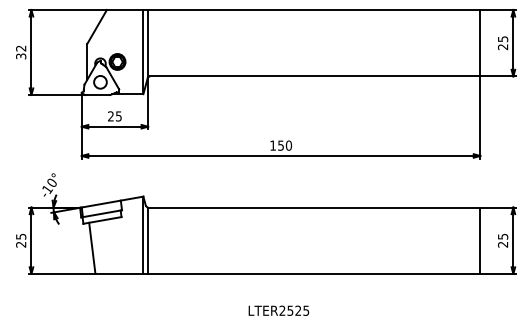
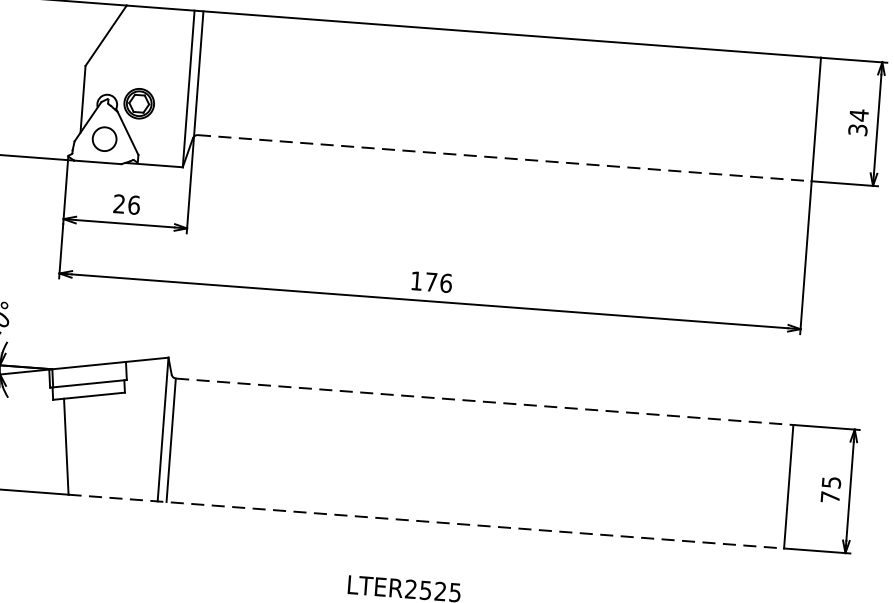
text: (503, 43) -> (859, 123), 25 -> 34
line: (315, 76) -> (505, 158), solid -> dashed
text: (118, 116) -> (133, 205), 25 -> 26
text: (285, 145) -> (439, 282), 150 -> 176
line: (314, 207) -> (485, 401), solid -> dashed
text: (502, 244) -> (829, 496), 25 -> 75
line: (288, 273) -> (427, 520), solid -> dashed

